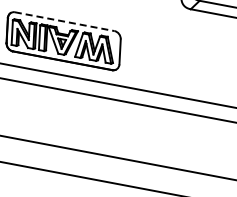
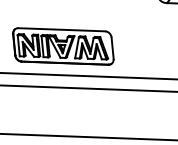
line: (64, 21) -> (61, 29), dashed -> solid

